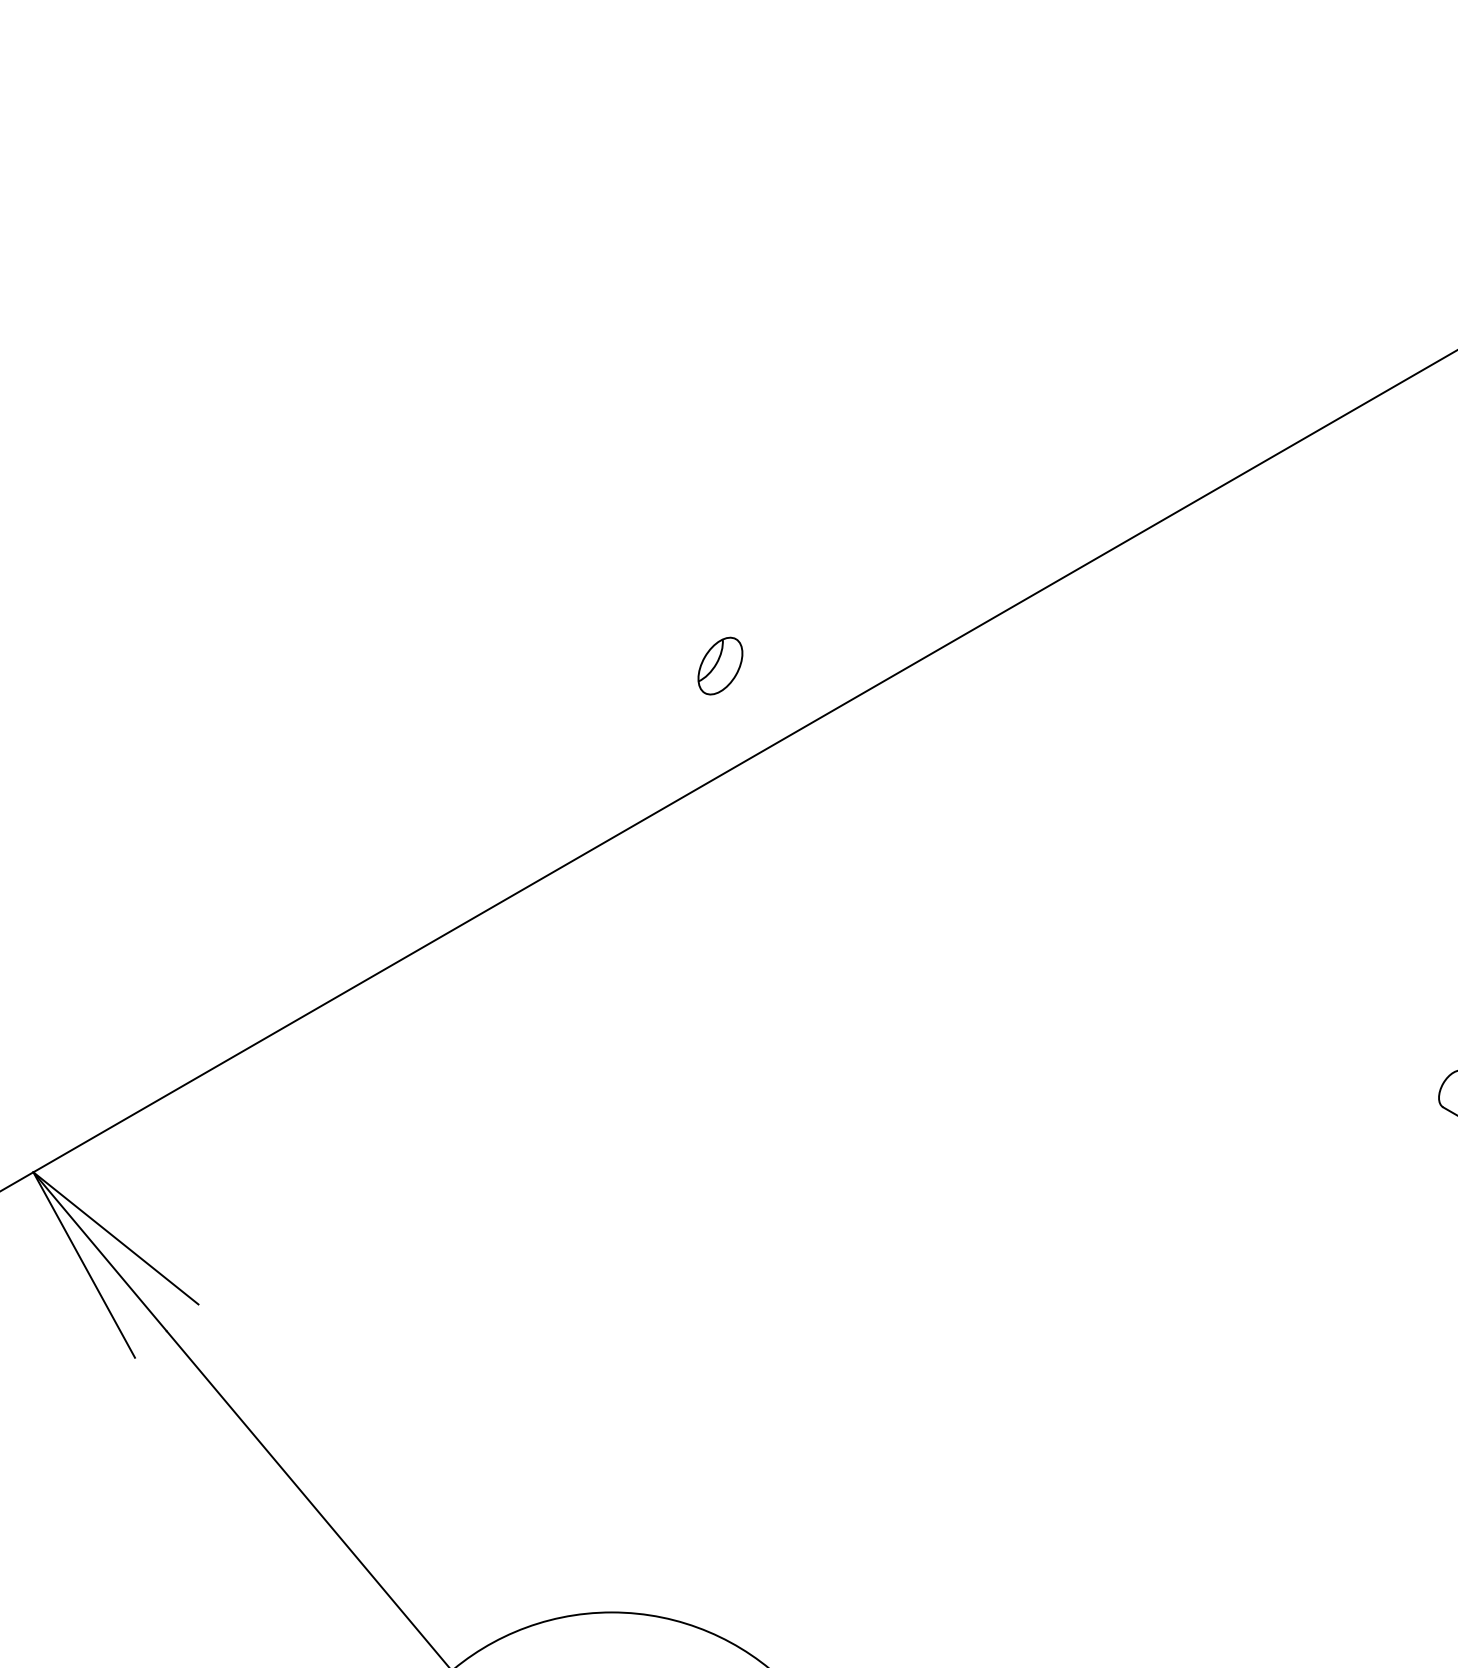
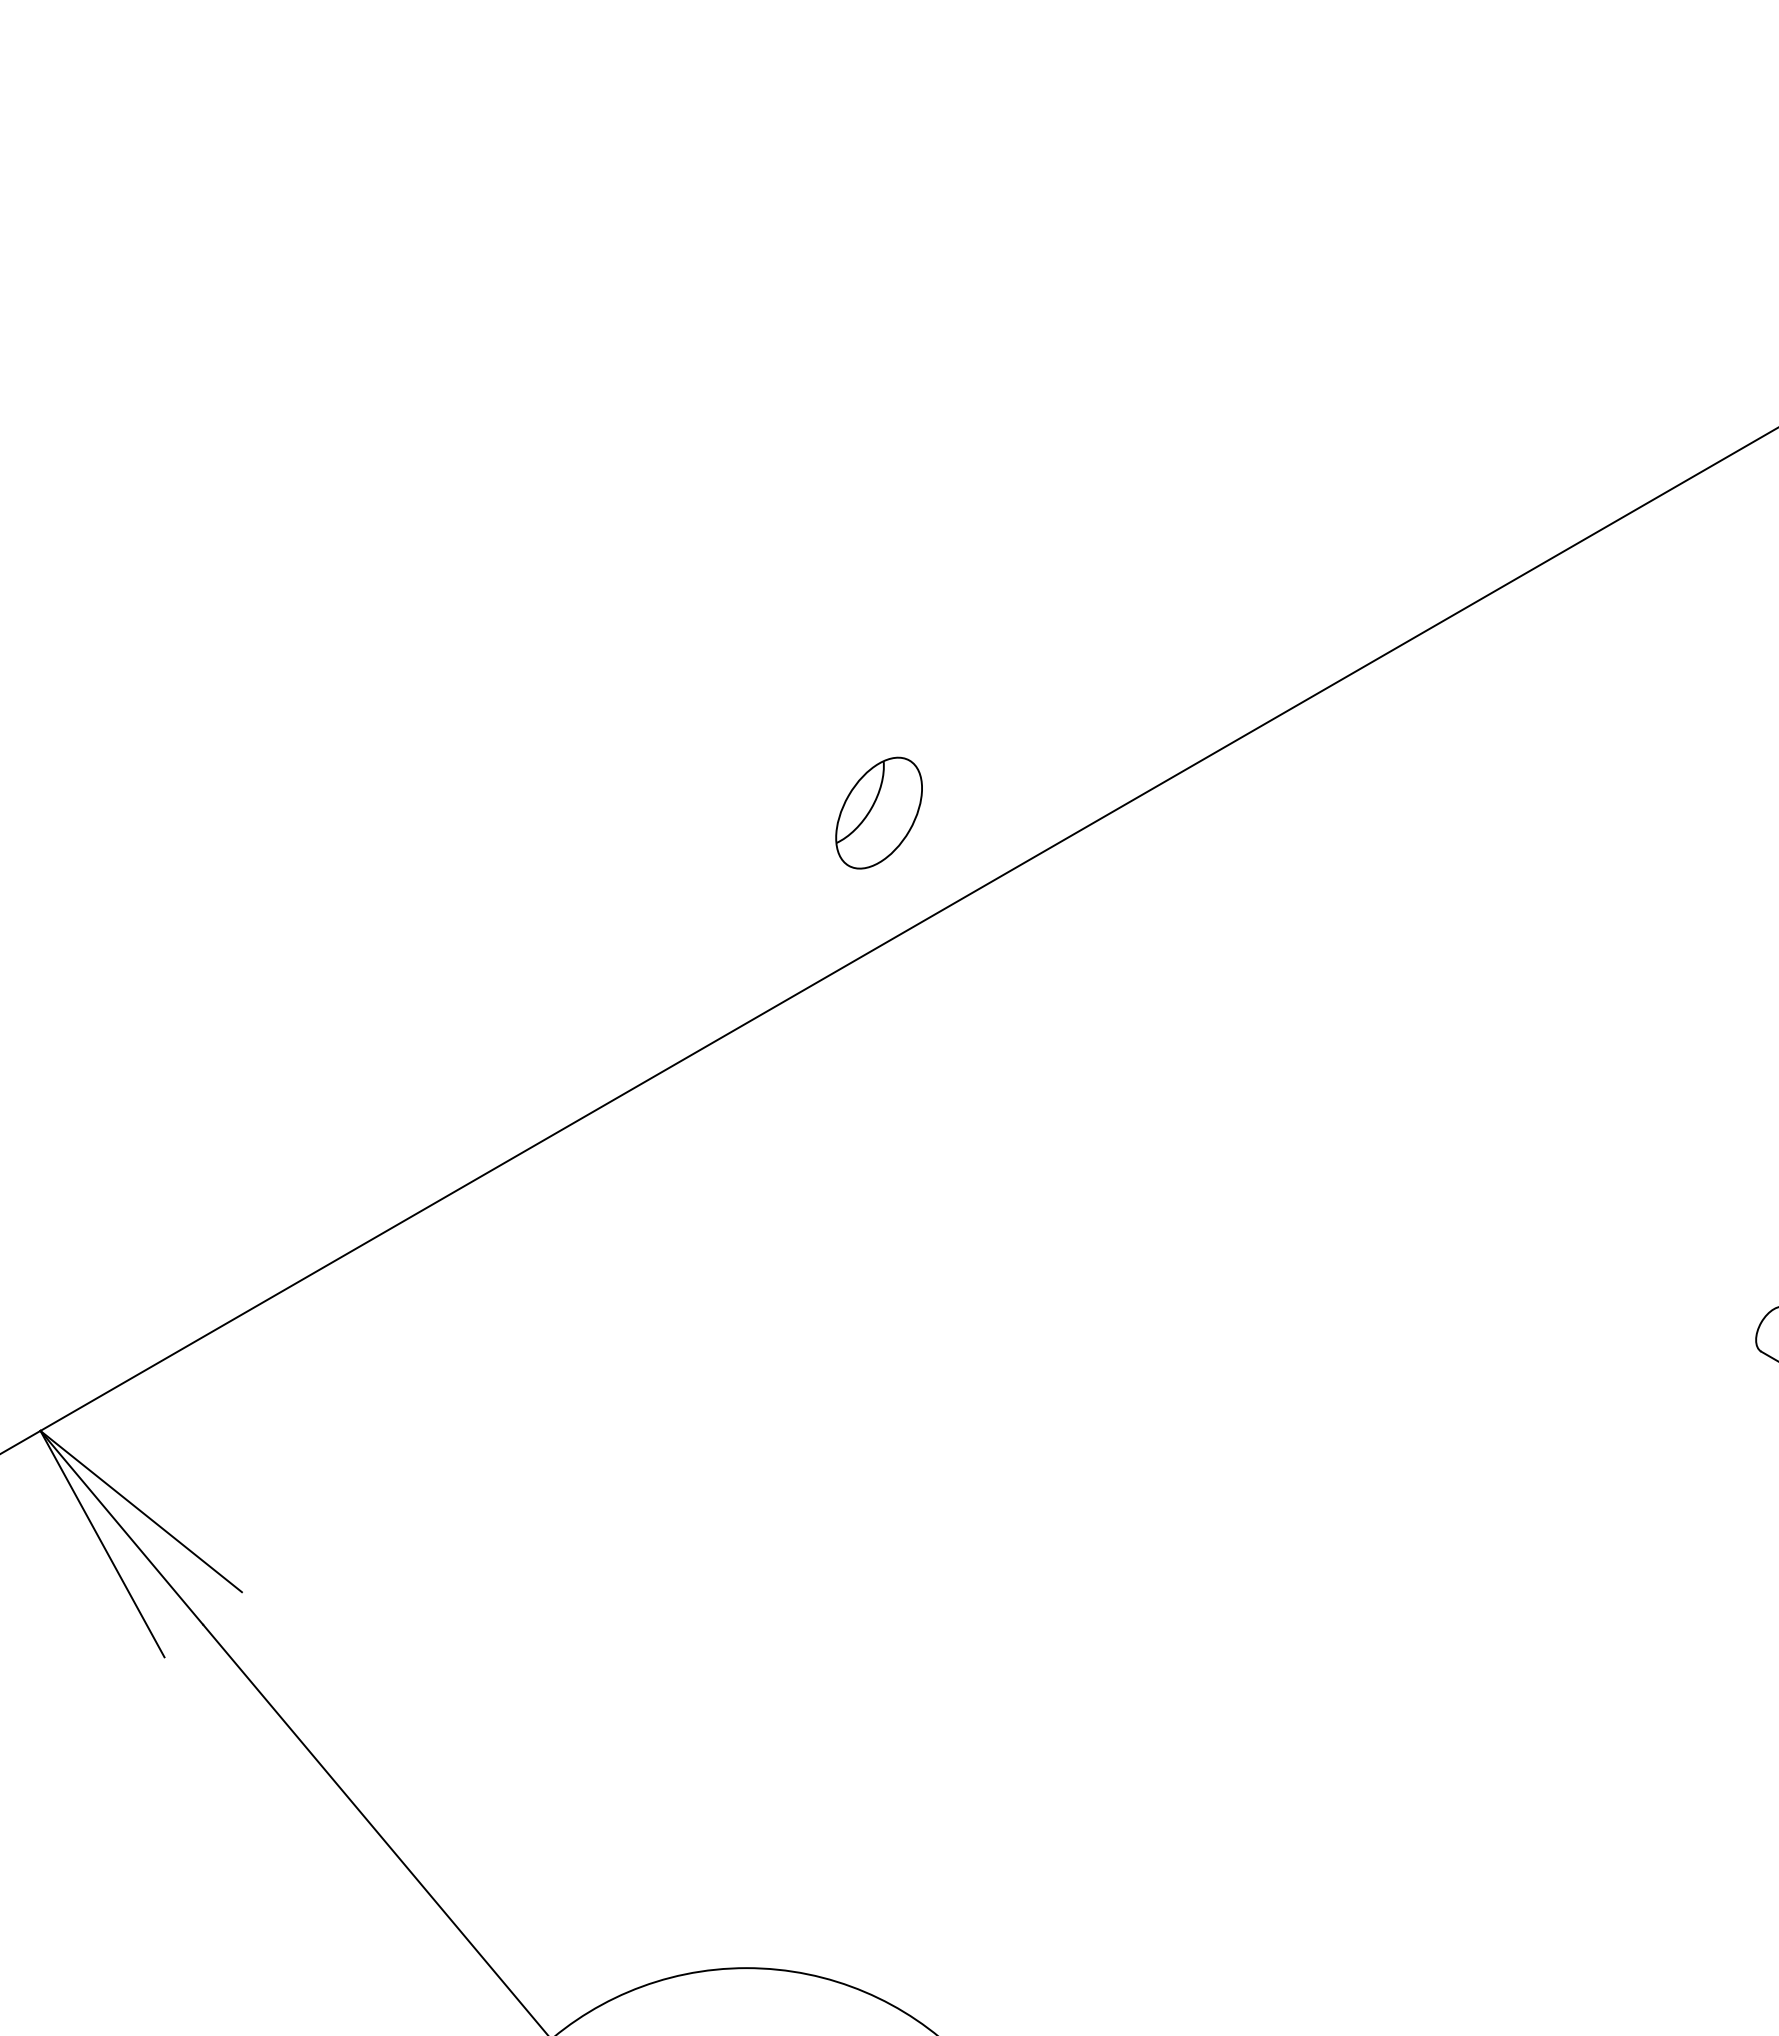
part: (719, 665) -> (878, 812), size x1.6

